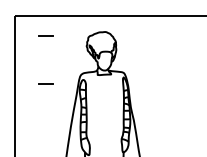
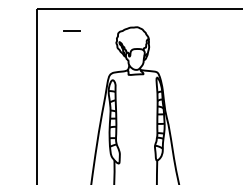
line: (46, 82) -> (71, 83), removed

